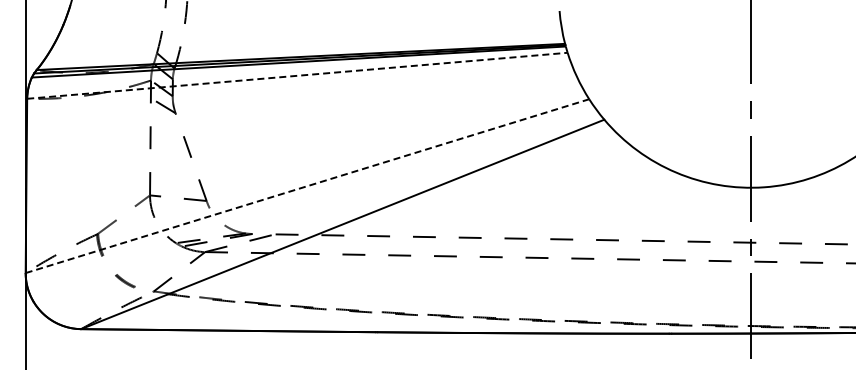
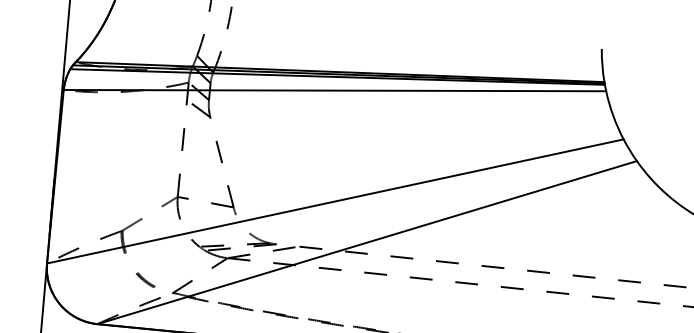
line: (297, 75) -> (335, 90), dashed -> solid
line: (307, 186) -> (335, 201), dashed -> solid

